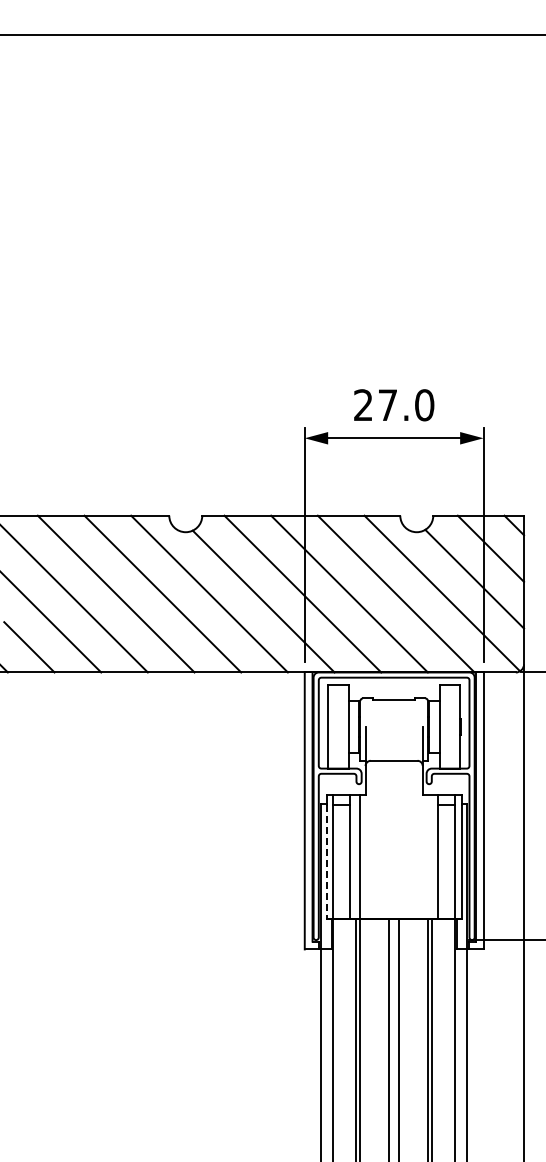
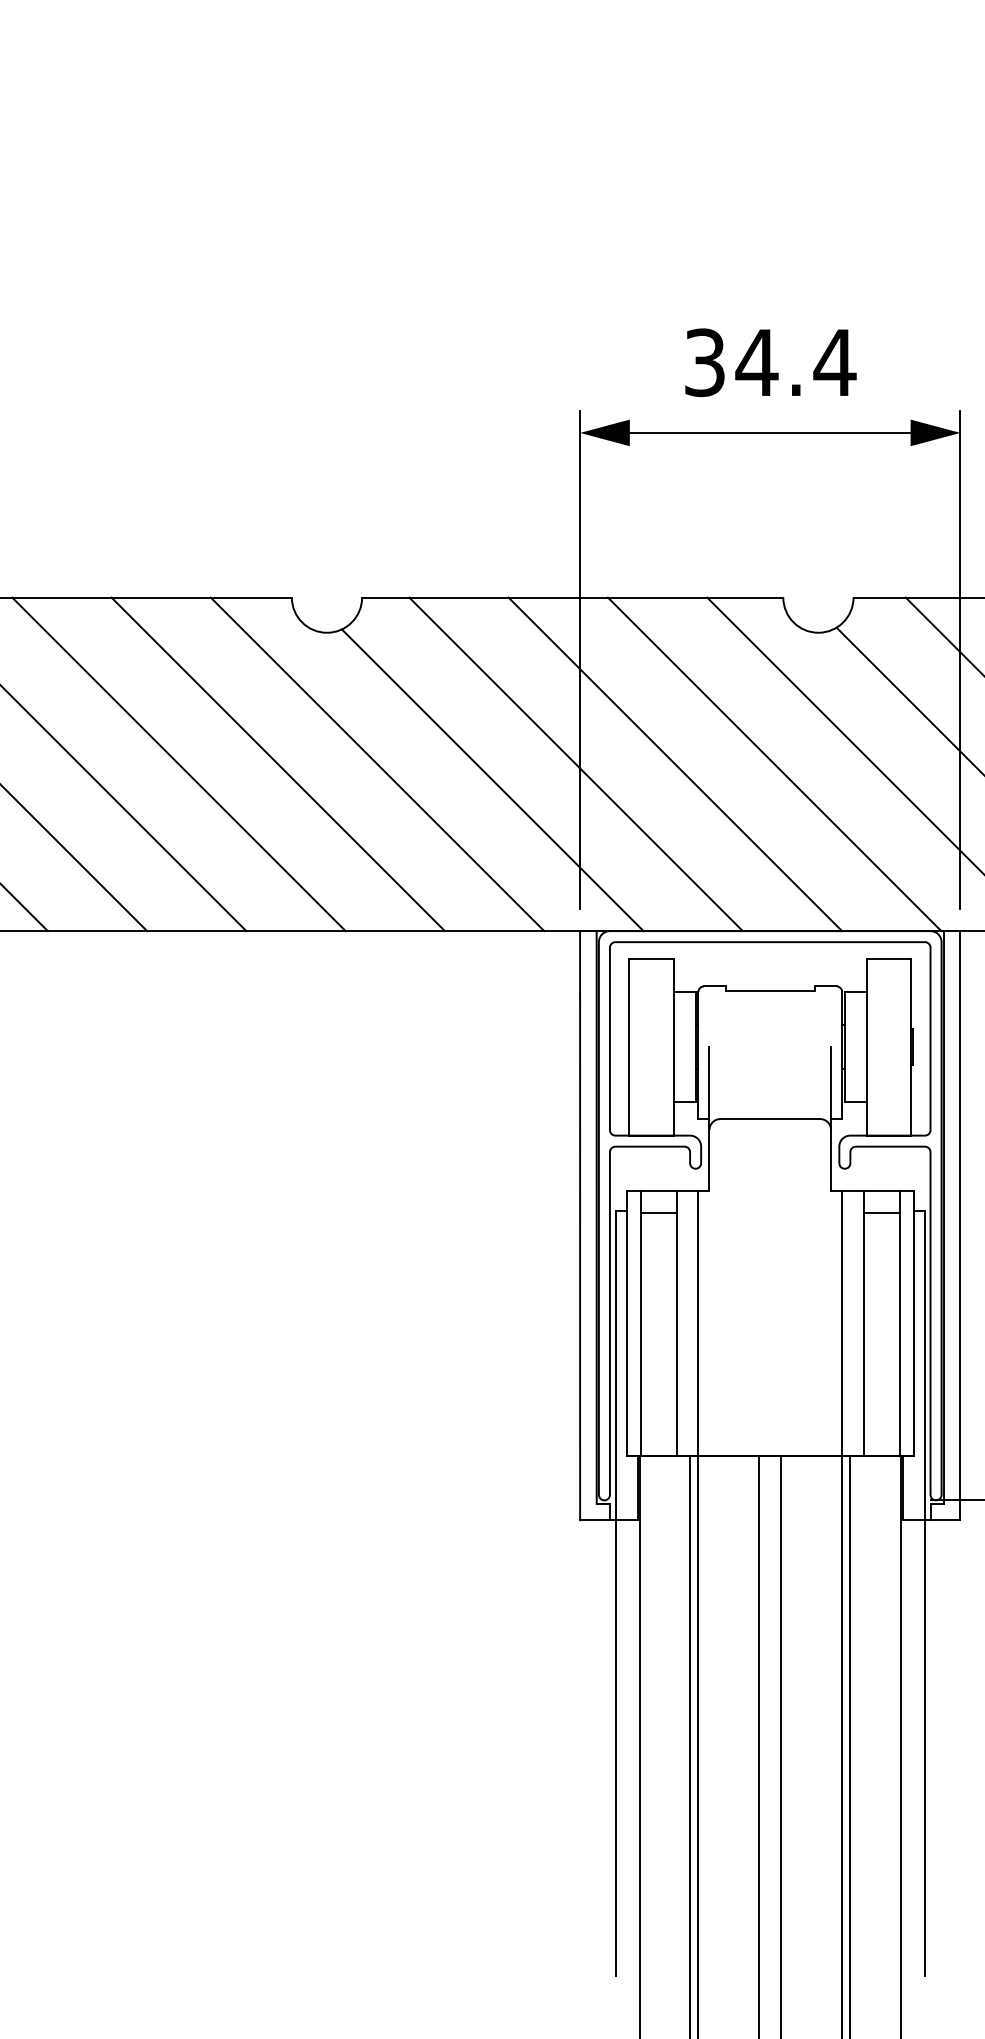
text: (394, 405) -> (771, 363), 27.0 -> 34.4
line: (427, 856) -> (841, 1322), added
line: (326, 862) -> (626, 1335), dashed -> solid

